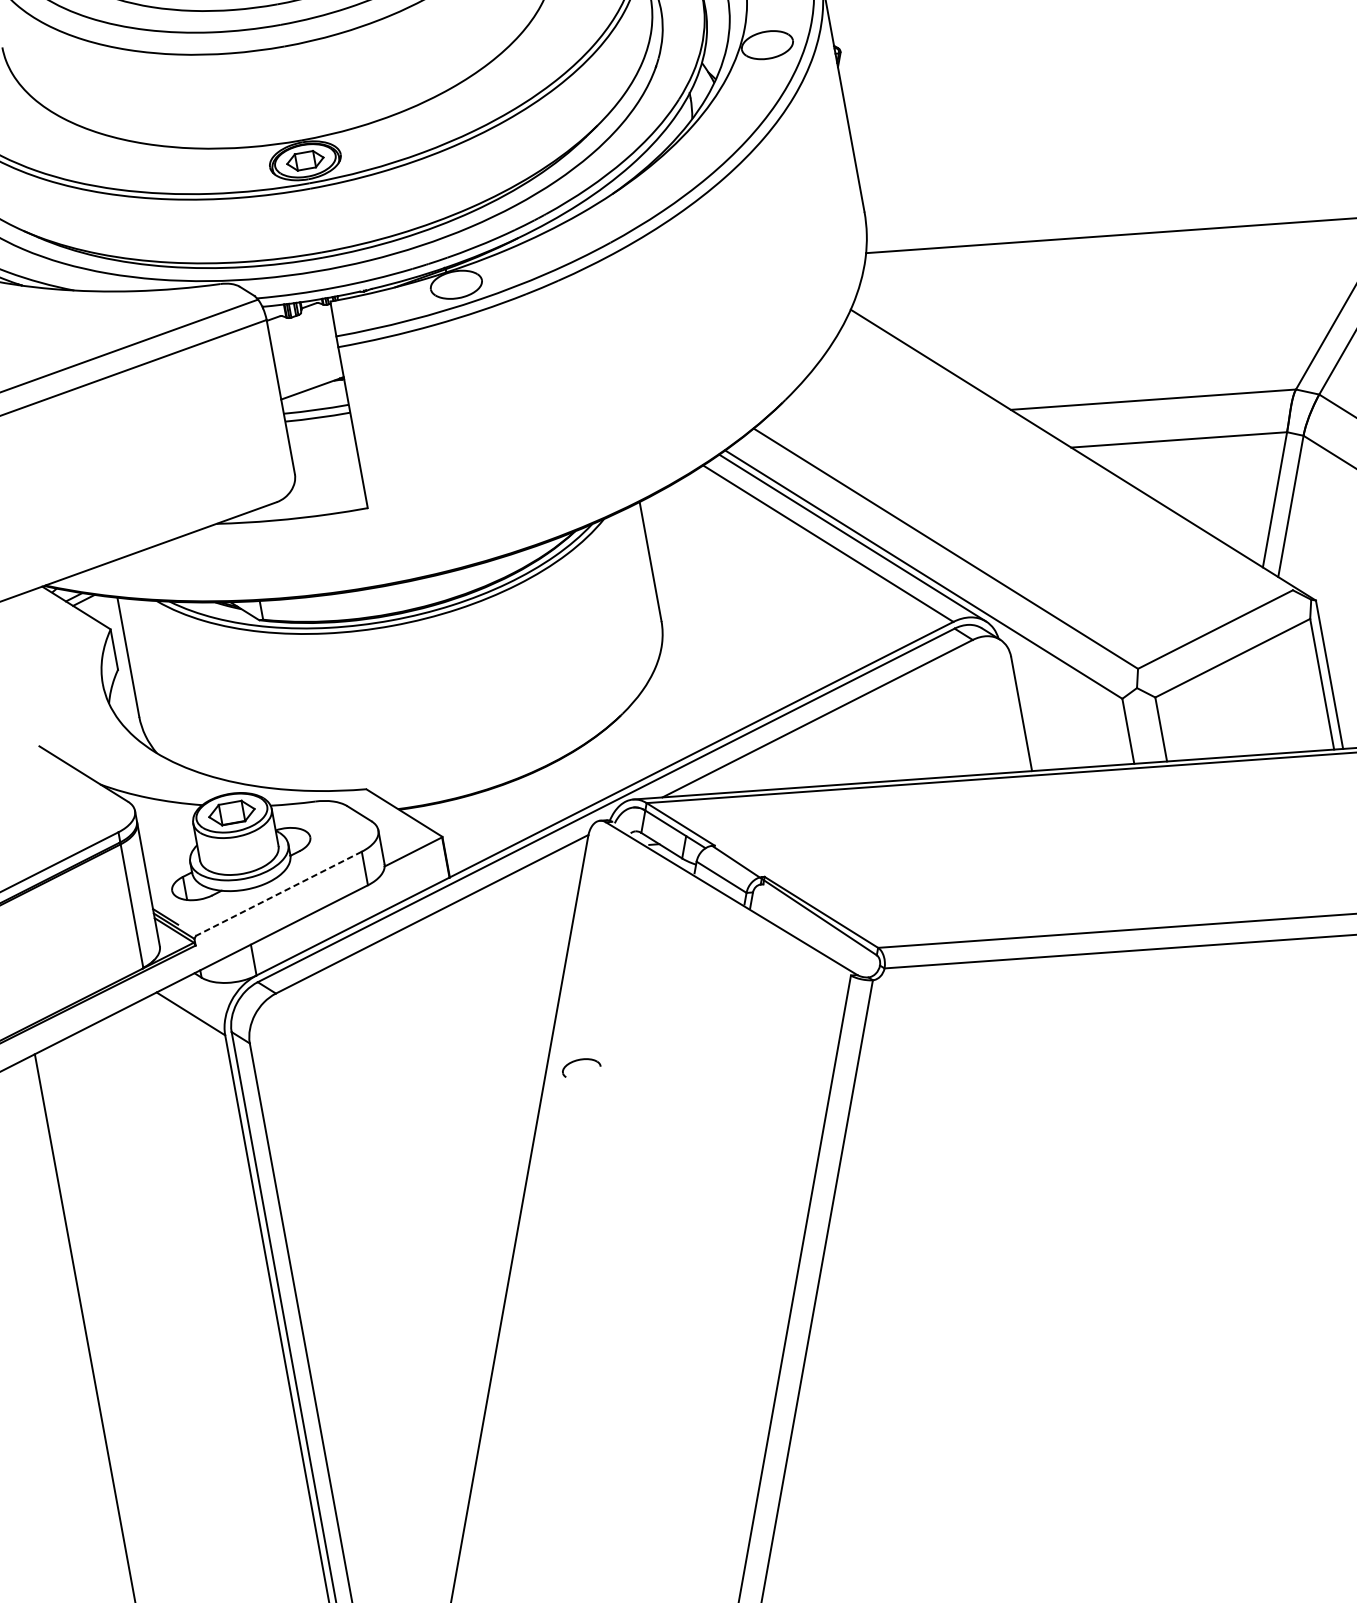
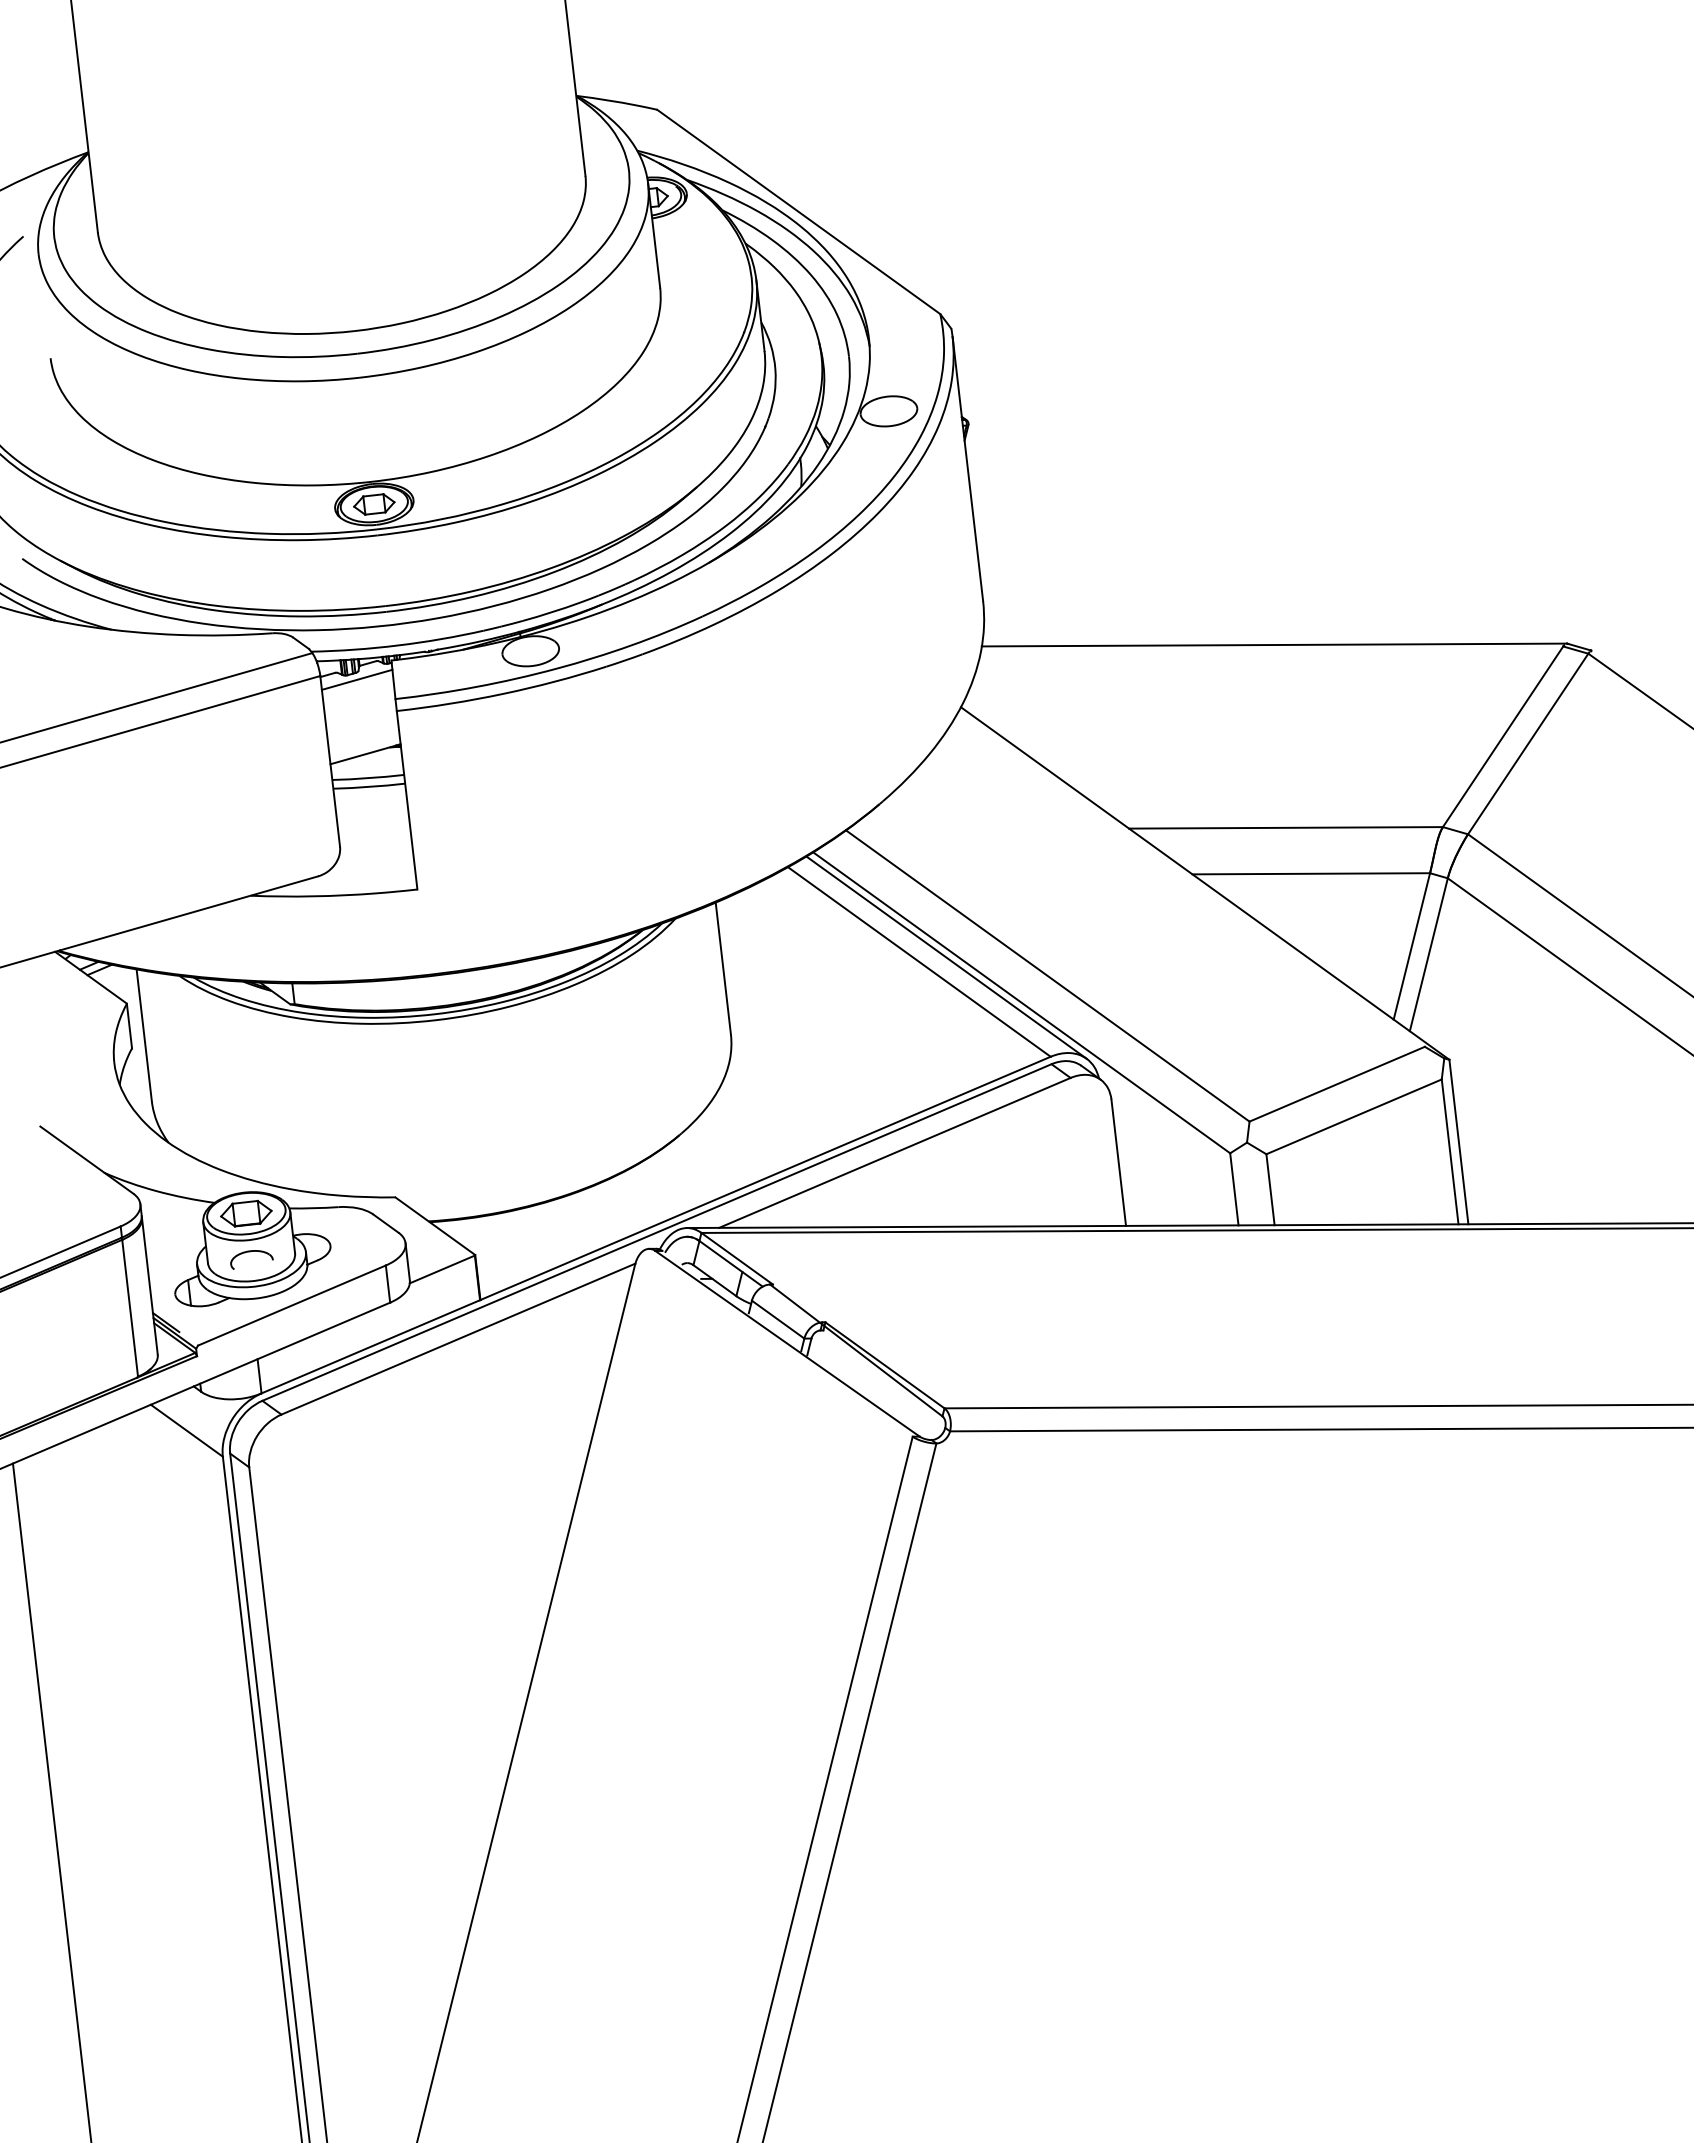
line: (299, 320) -> (356, 679), added
line: (278, 893) -> (291, 1305), dashed -> solid
part: (579, 1060) -> (250, 1252), moved

